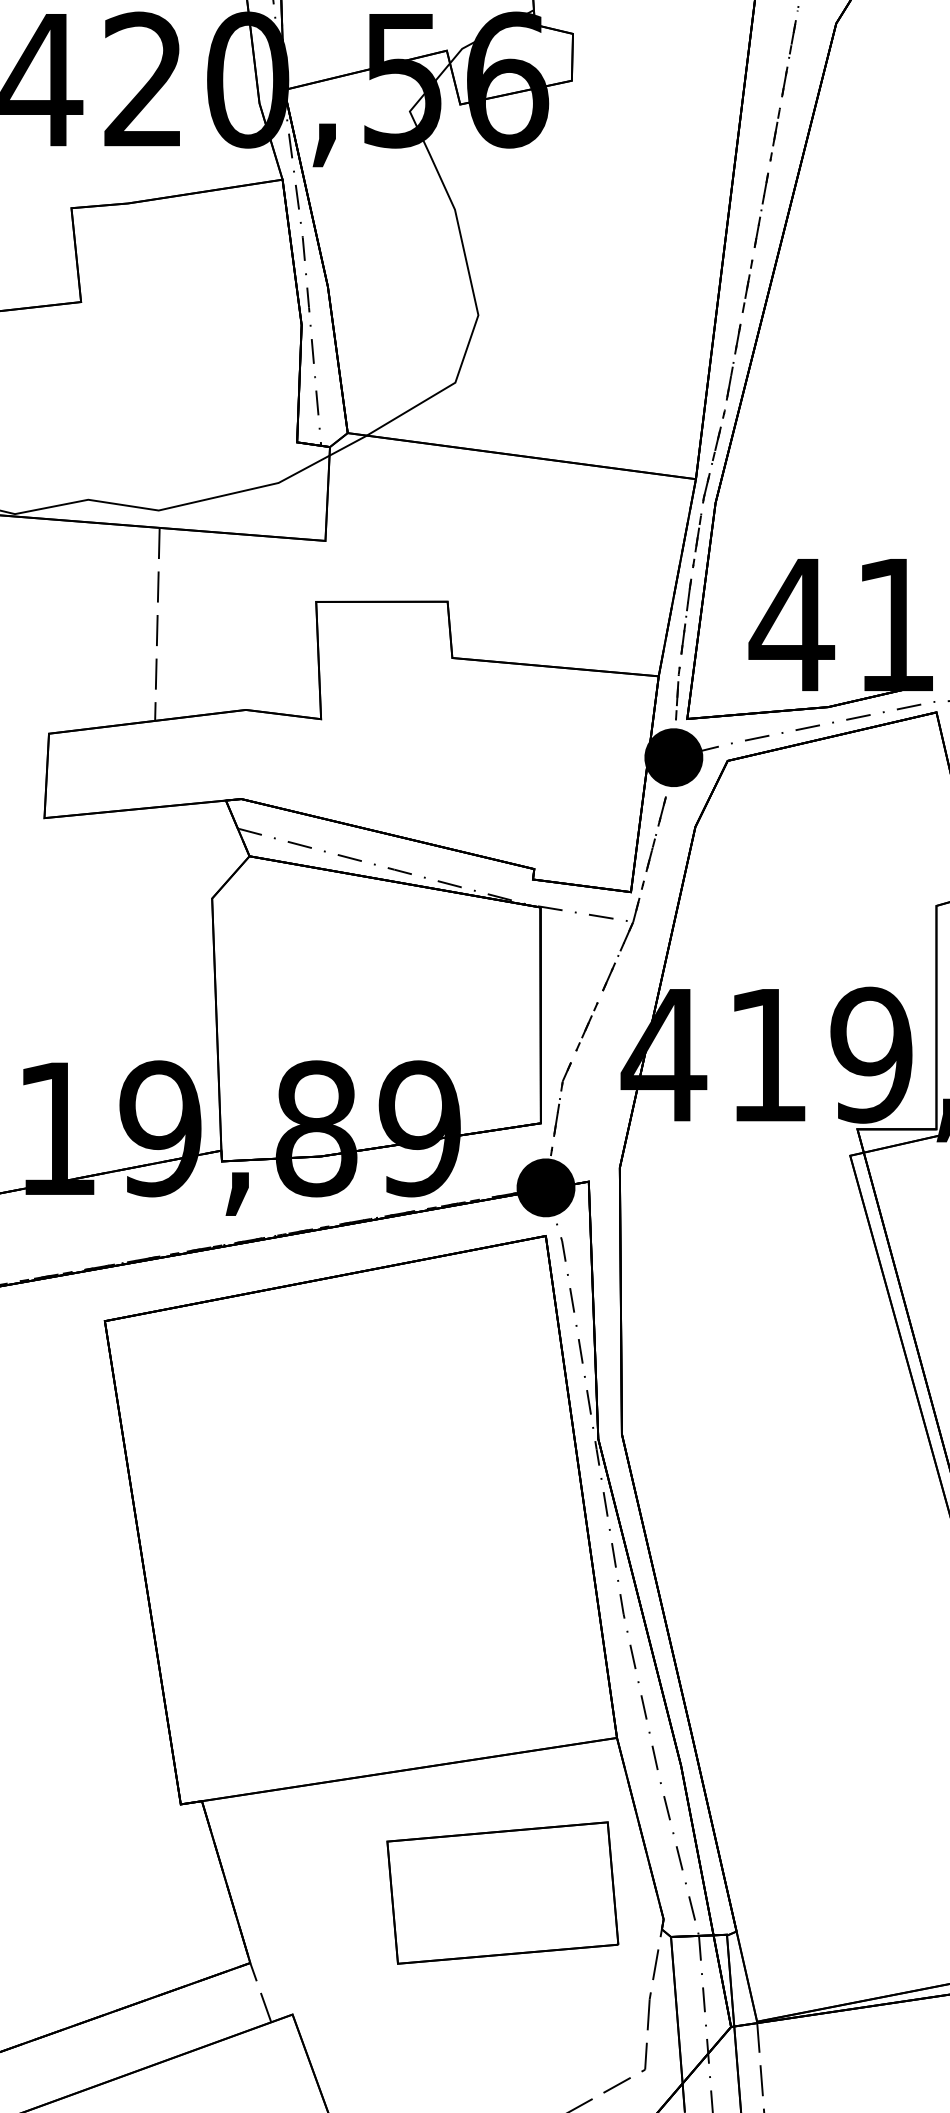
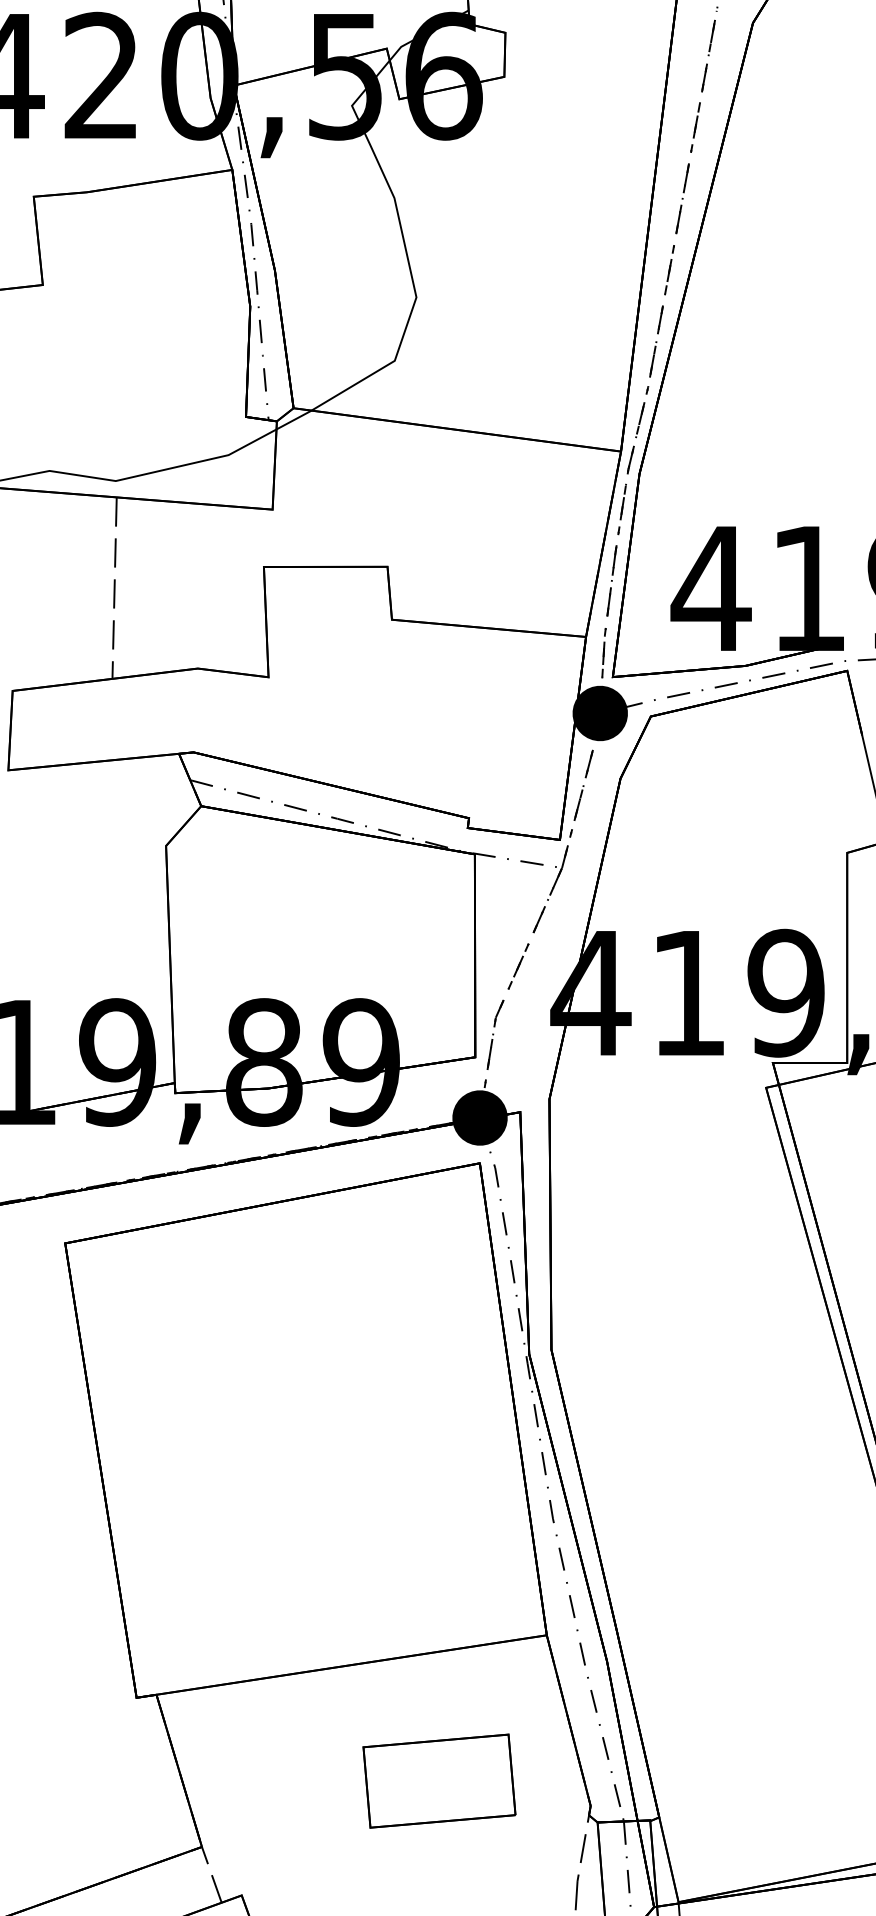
part: (502, 1892) -> (439, 1780), size x0.7

